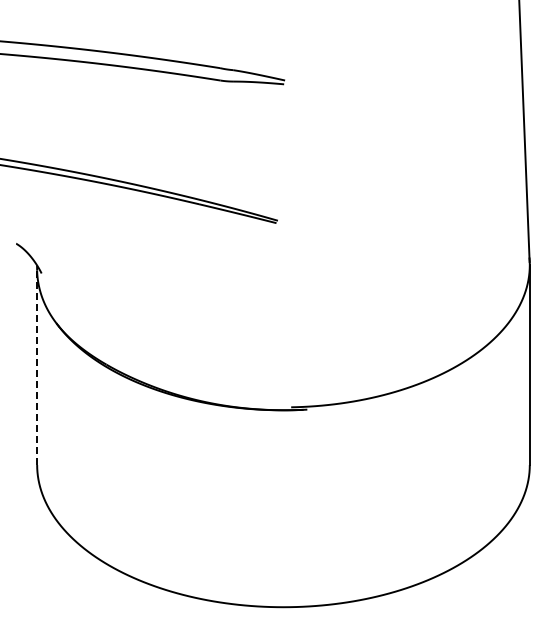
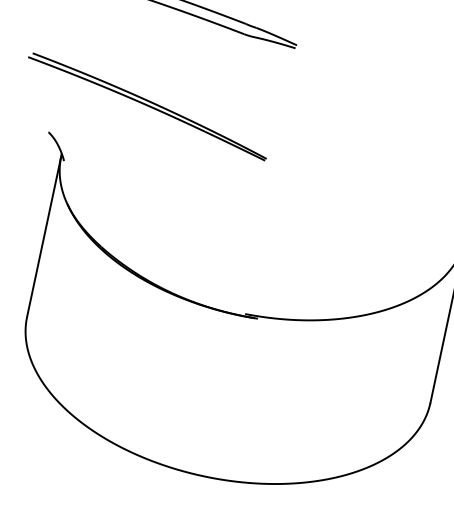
line: (37, 368) -> (44, 238), dashed -> solid

